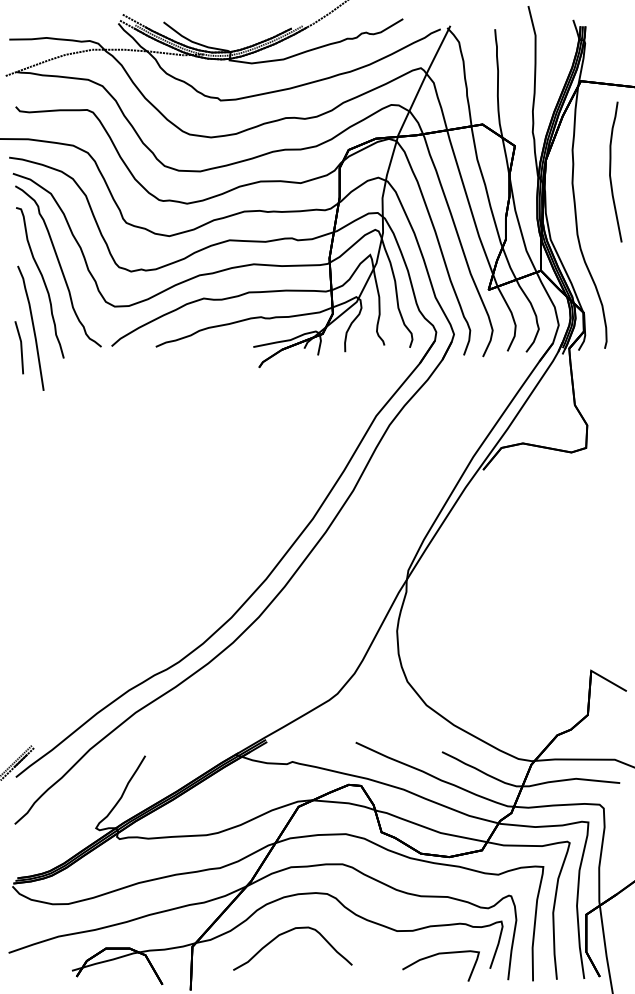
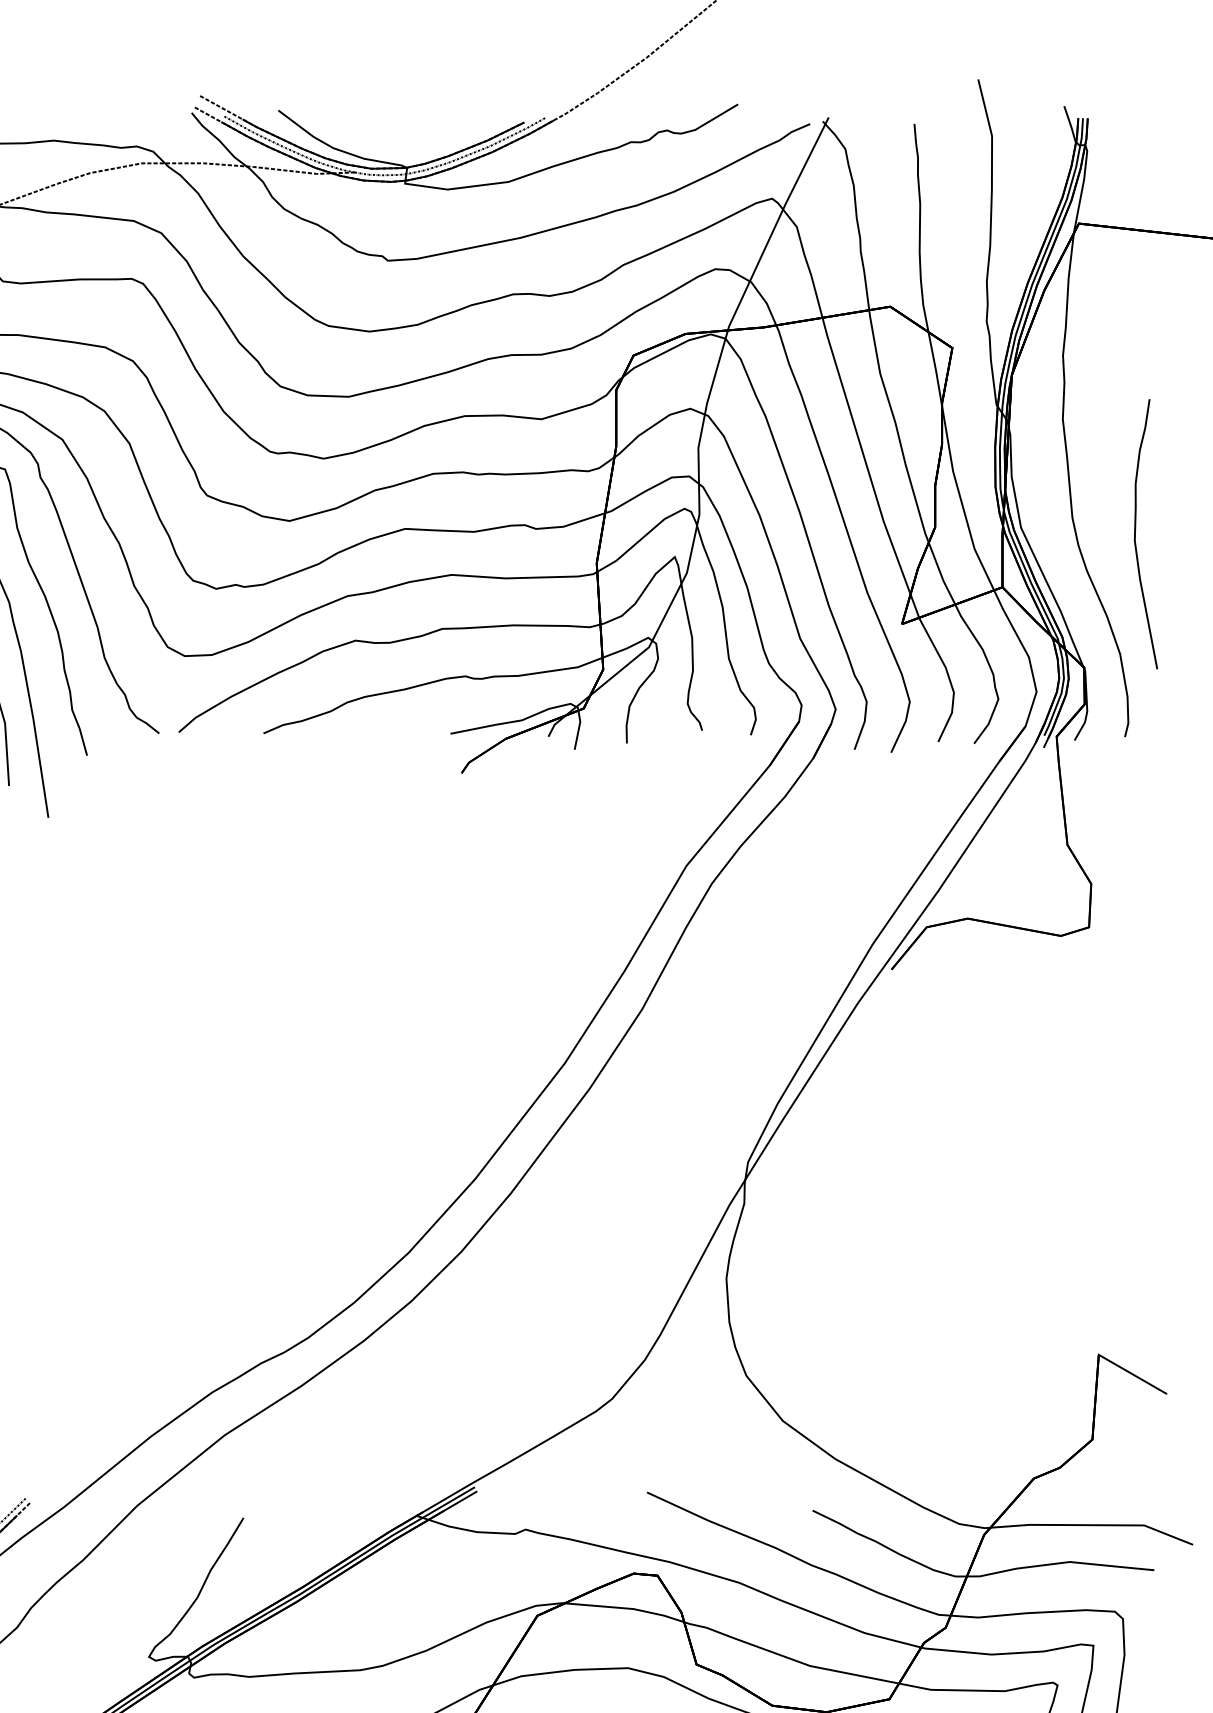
curve: (611, 169) -> (1137, 529), moved

